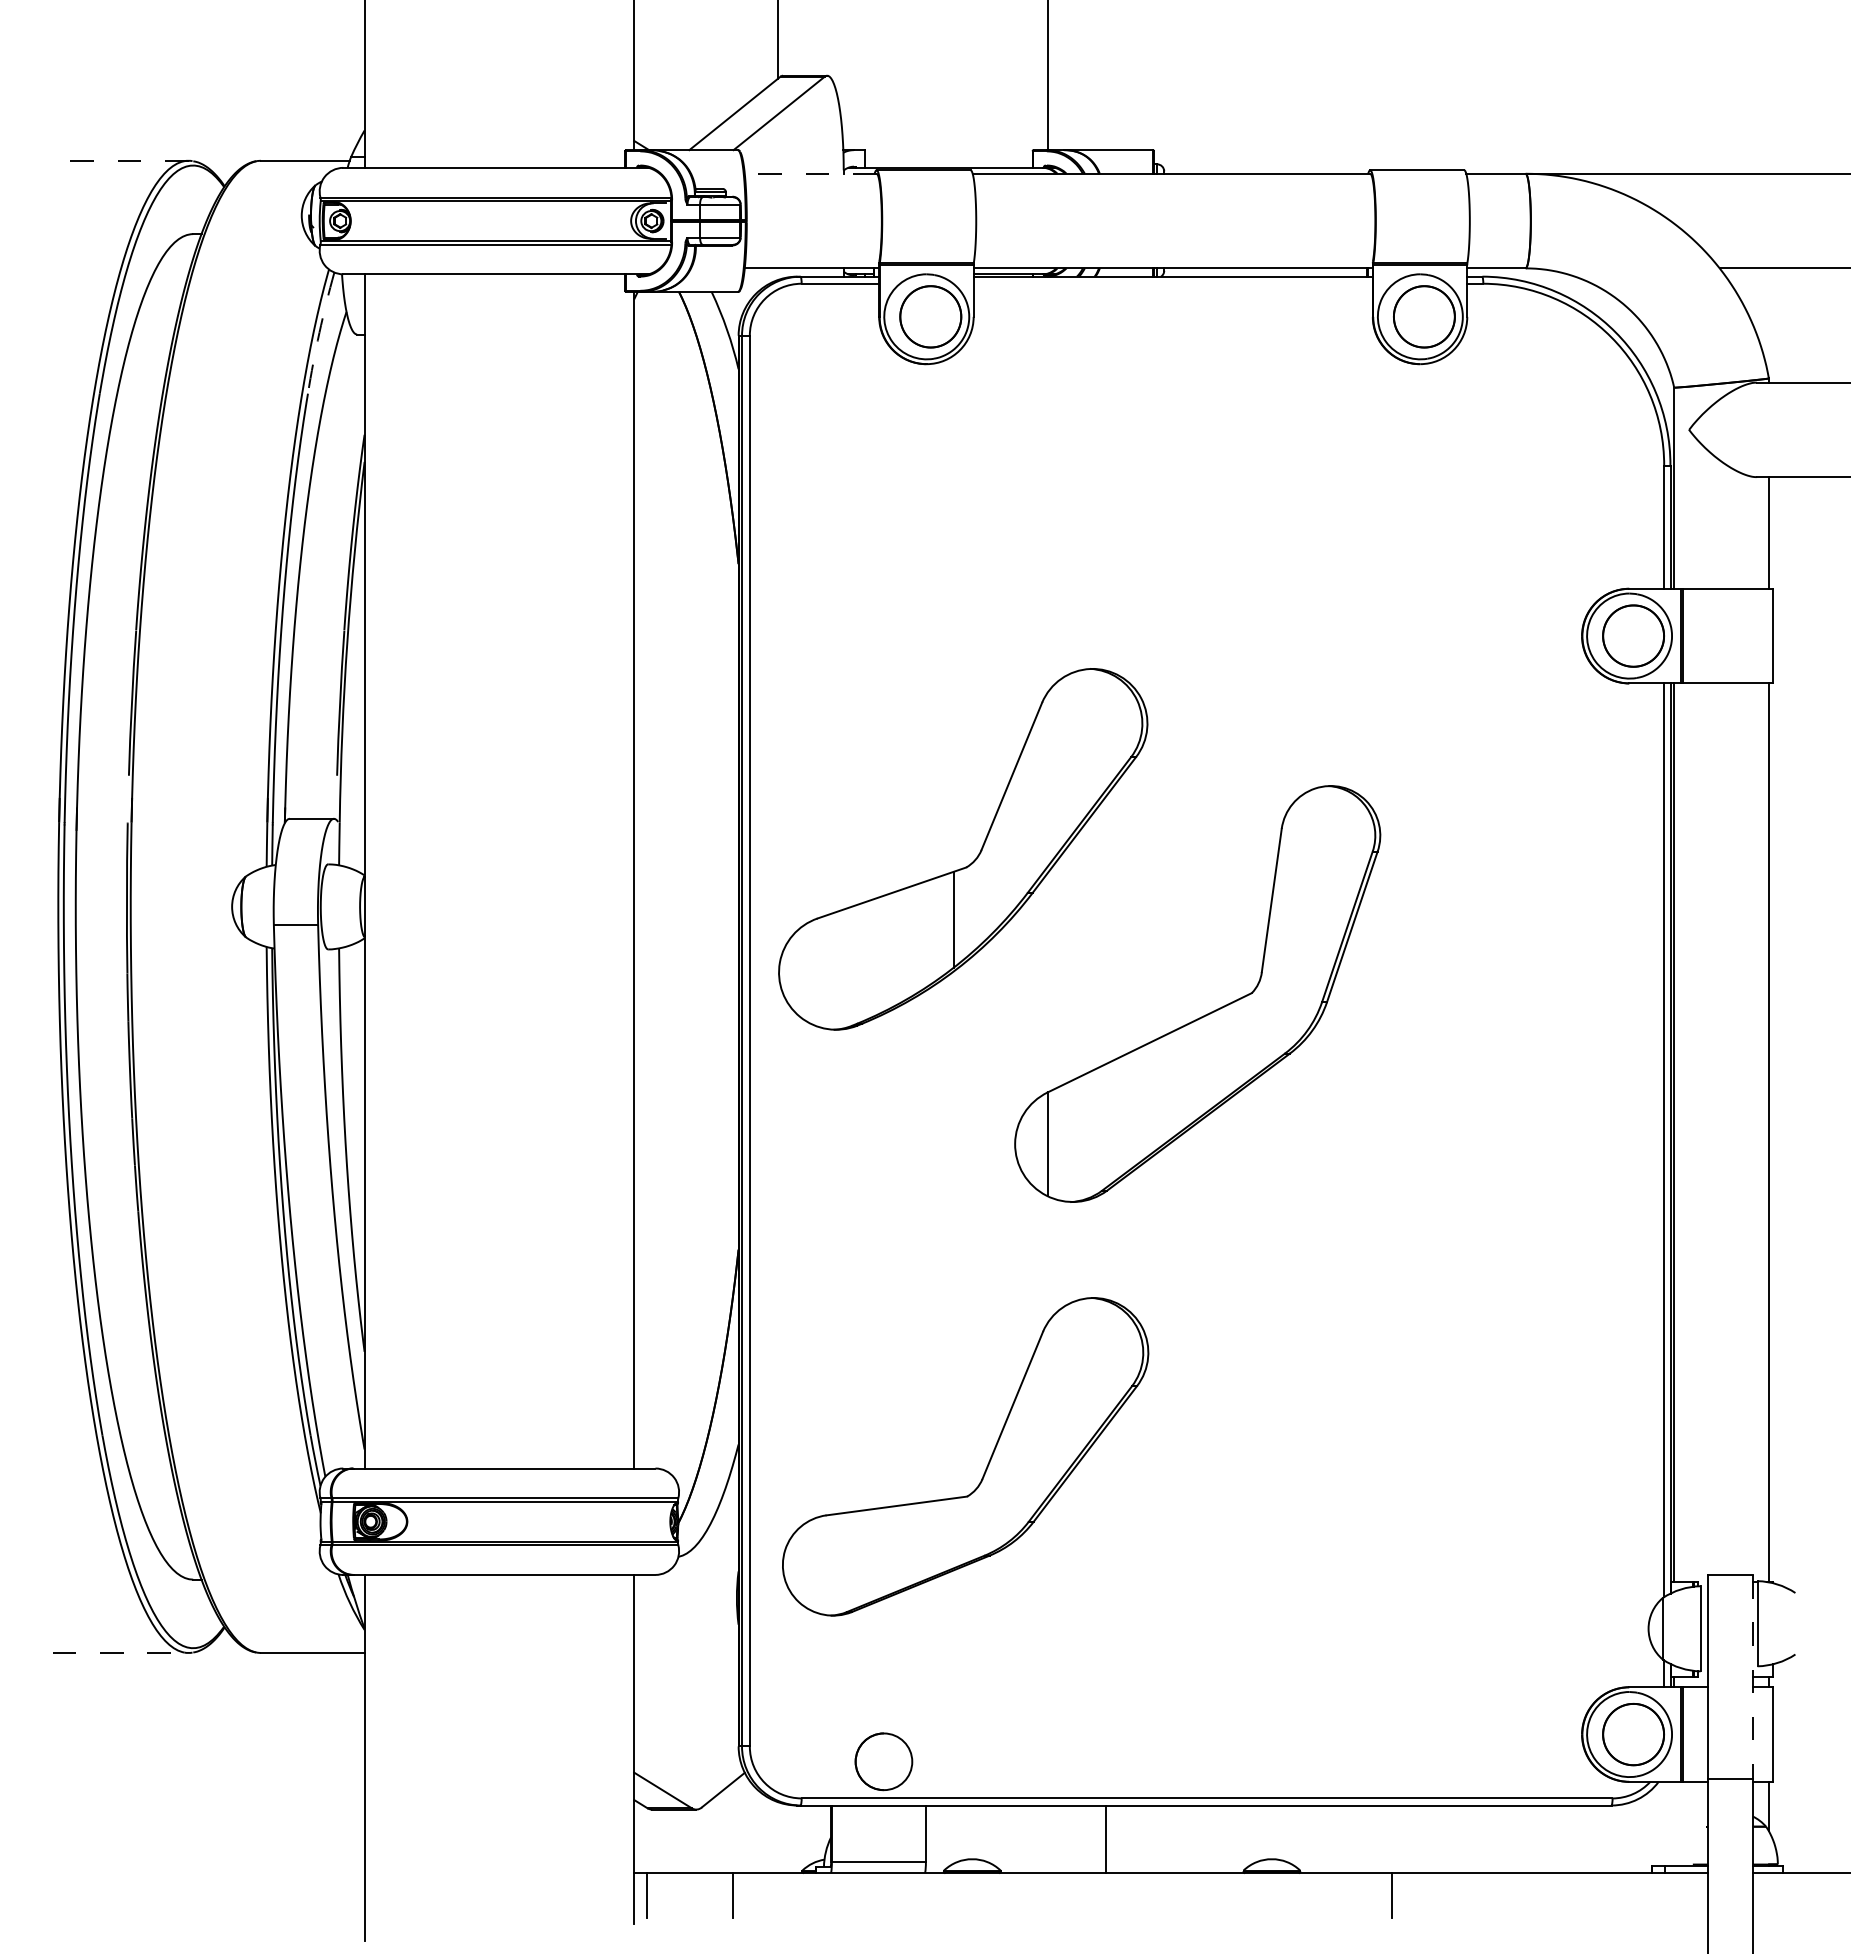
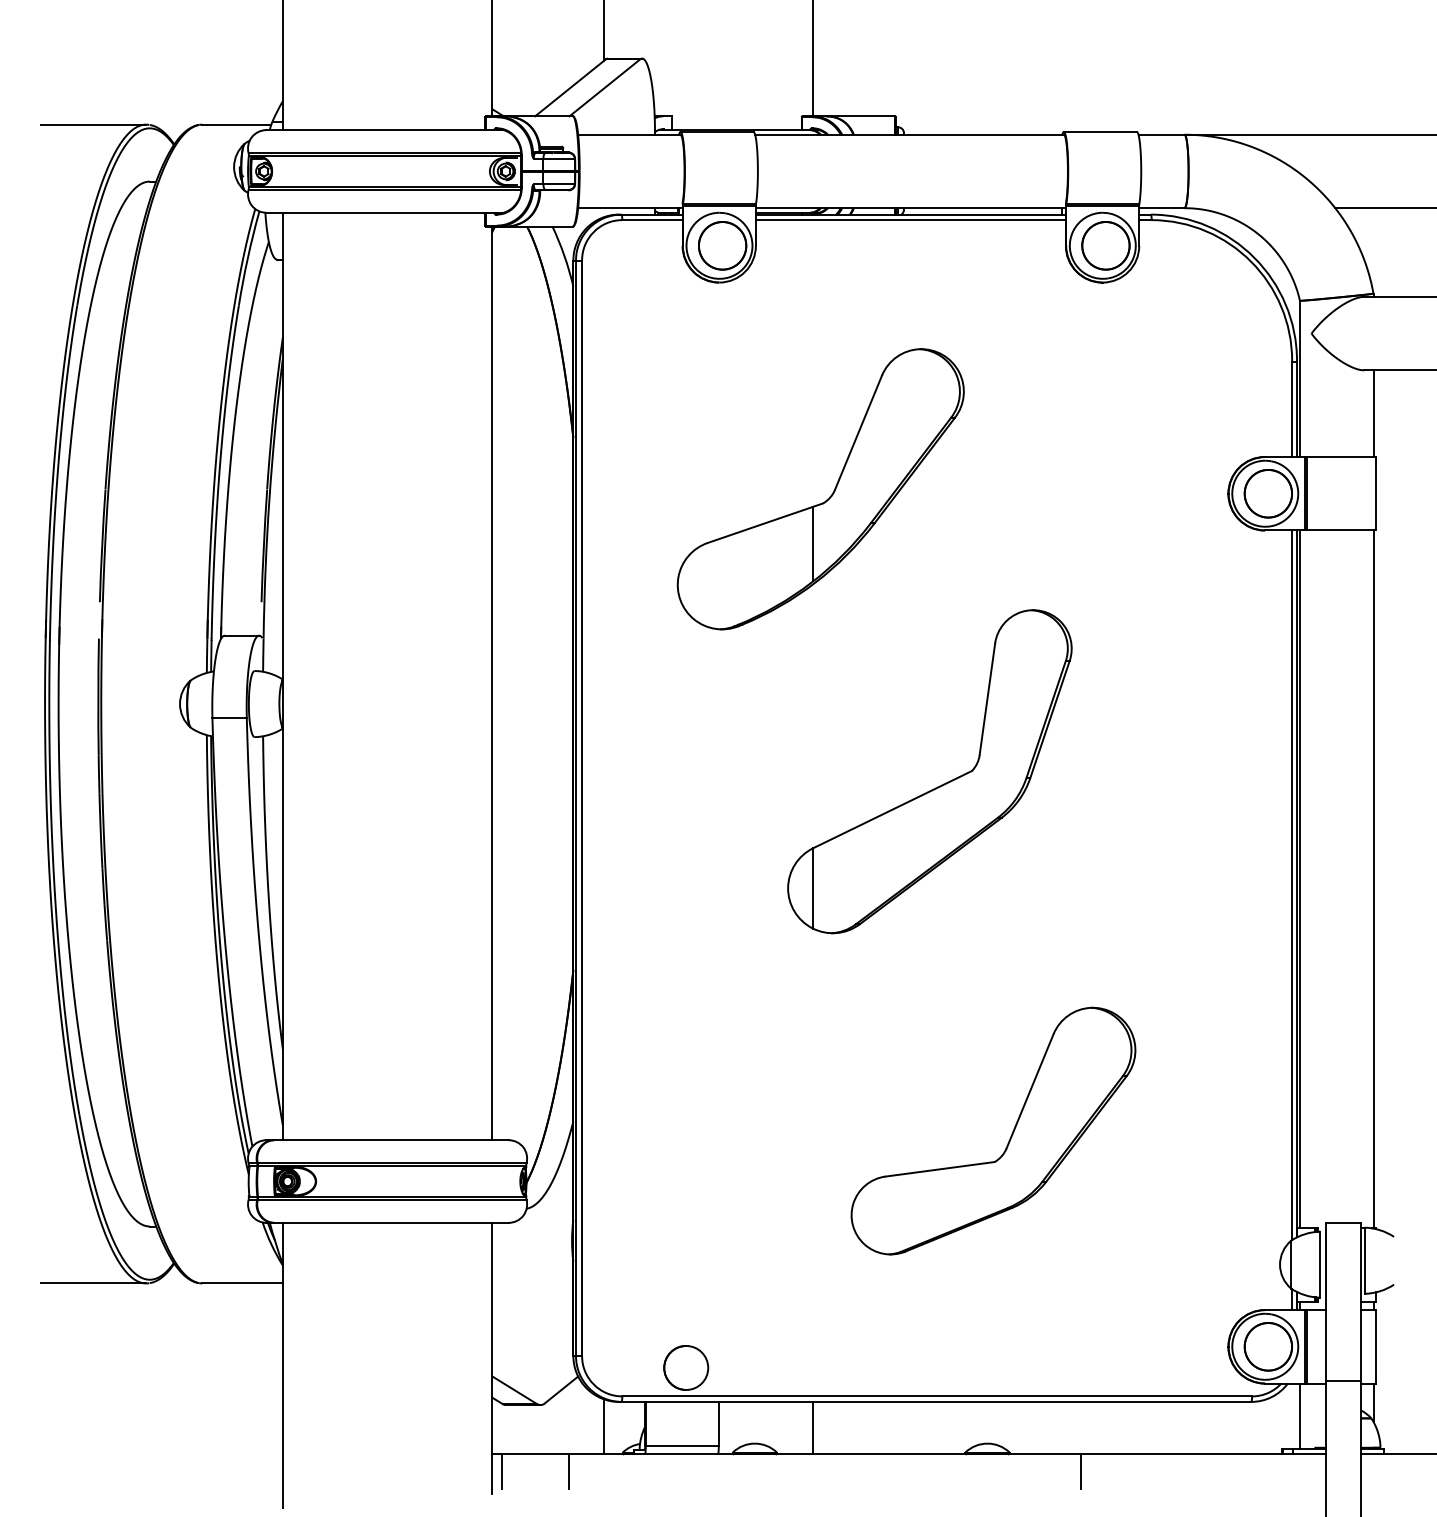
line: (120, 160) -> (93, 124), dashed -> solid
line: (810, 173) -> (629, 134), dashed -> solid
line: (1172, 283) -> (910, 219), added
arc: (319, 332) -> (247, 257), dashed -> solid
part: (974, 859) -> (829, 497), moved
part: (987, 1463) -> (1010, 1136), moved
line: (120, 1652) -> (93, 1283), dashed -> solid
line: (1752, 1676) -> (1360, 1301), dashed -> solid
line: (1674, 1823) -> (1300, 1415), added
line: (778, 1837) -> (604, 1426), added
line: (1105, 1838) -> (813, 1427), moved

